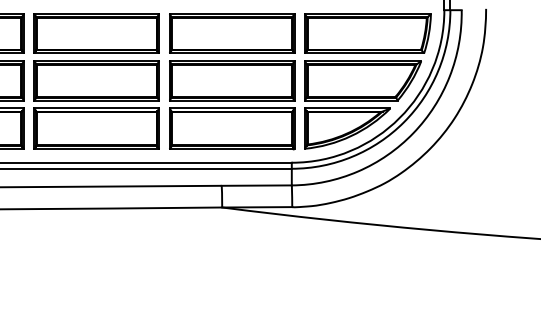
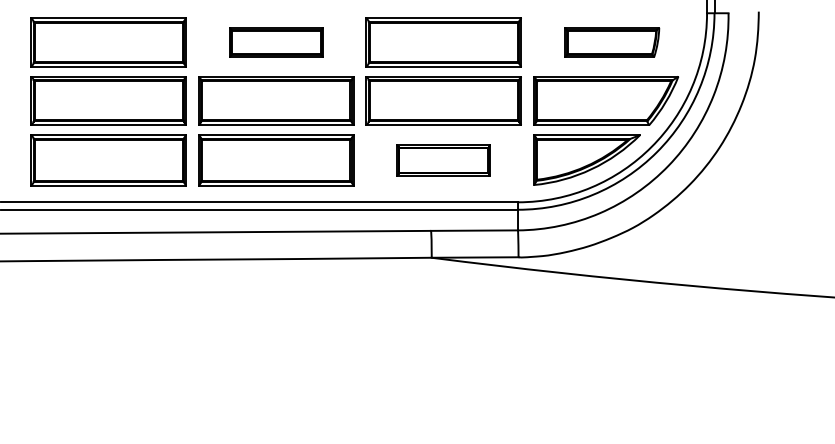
part: (96, 33) -> (276, 42), size x0.6
part: (368, 33) -> (612, 42), size x0.6
part: (231, 129) -> (443, 160), size x0.6

